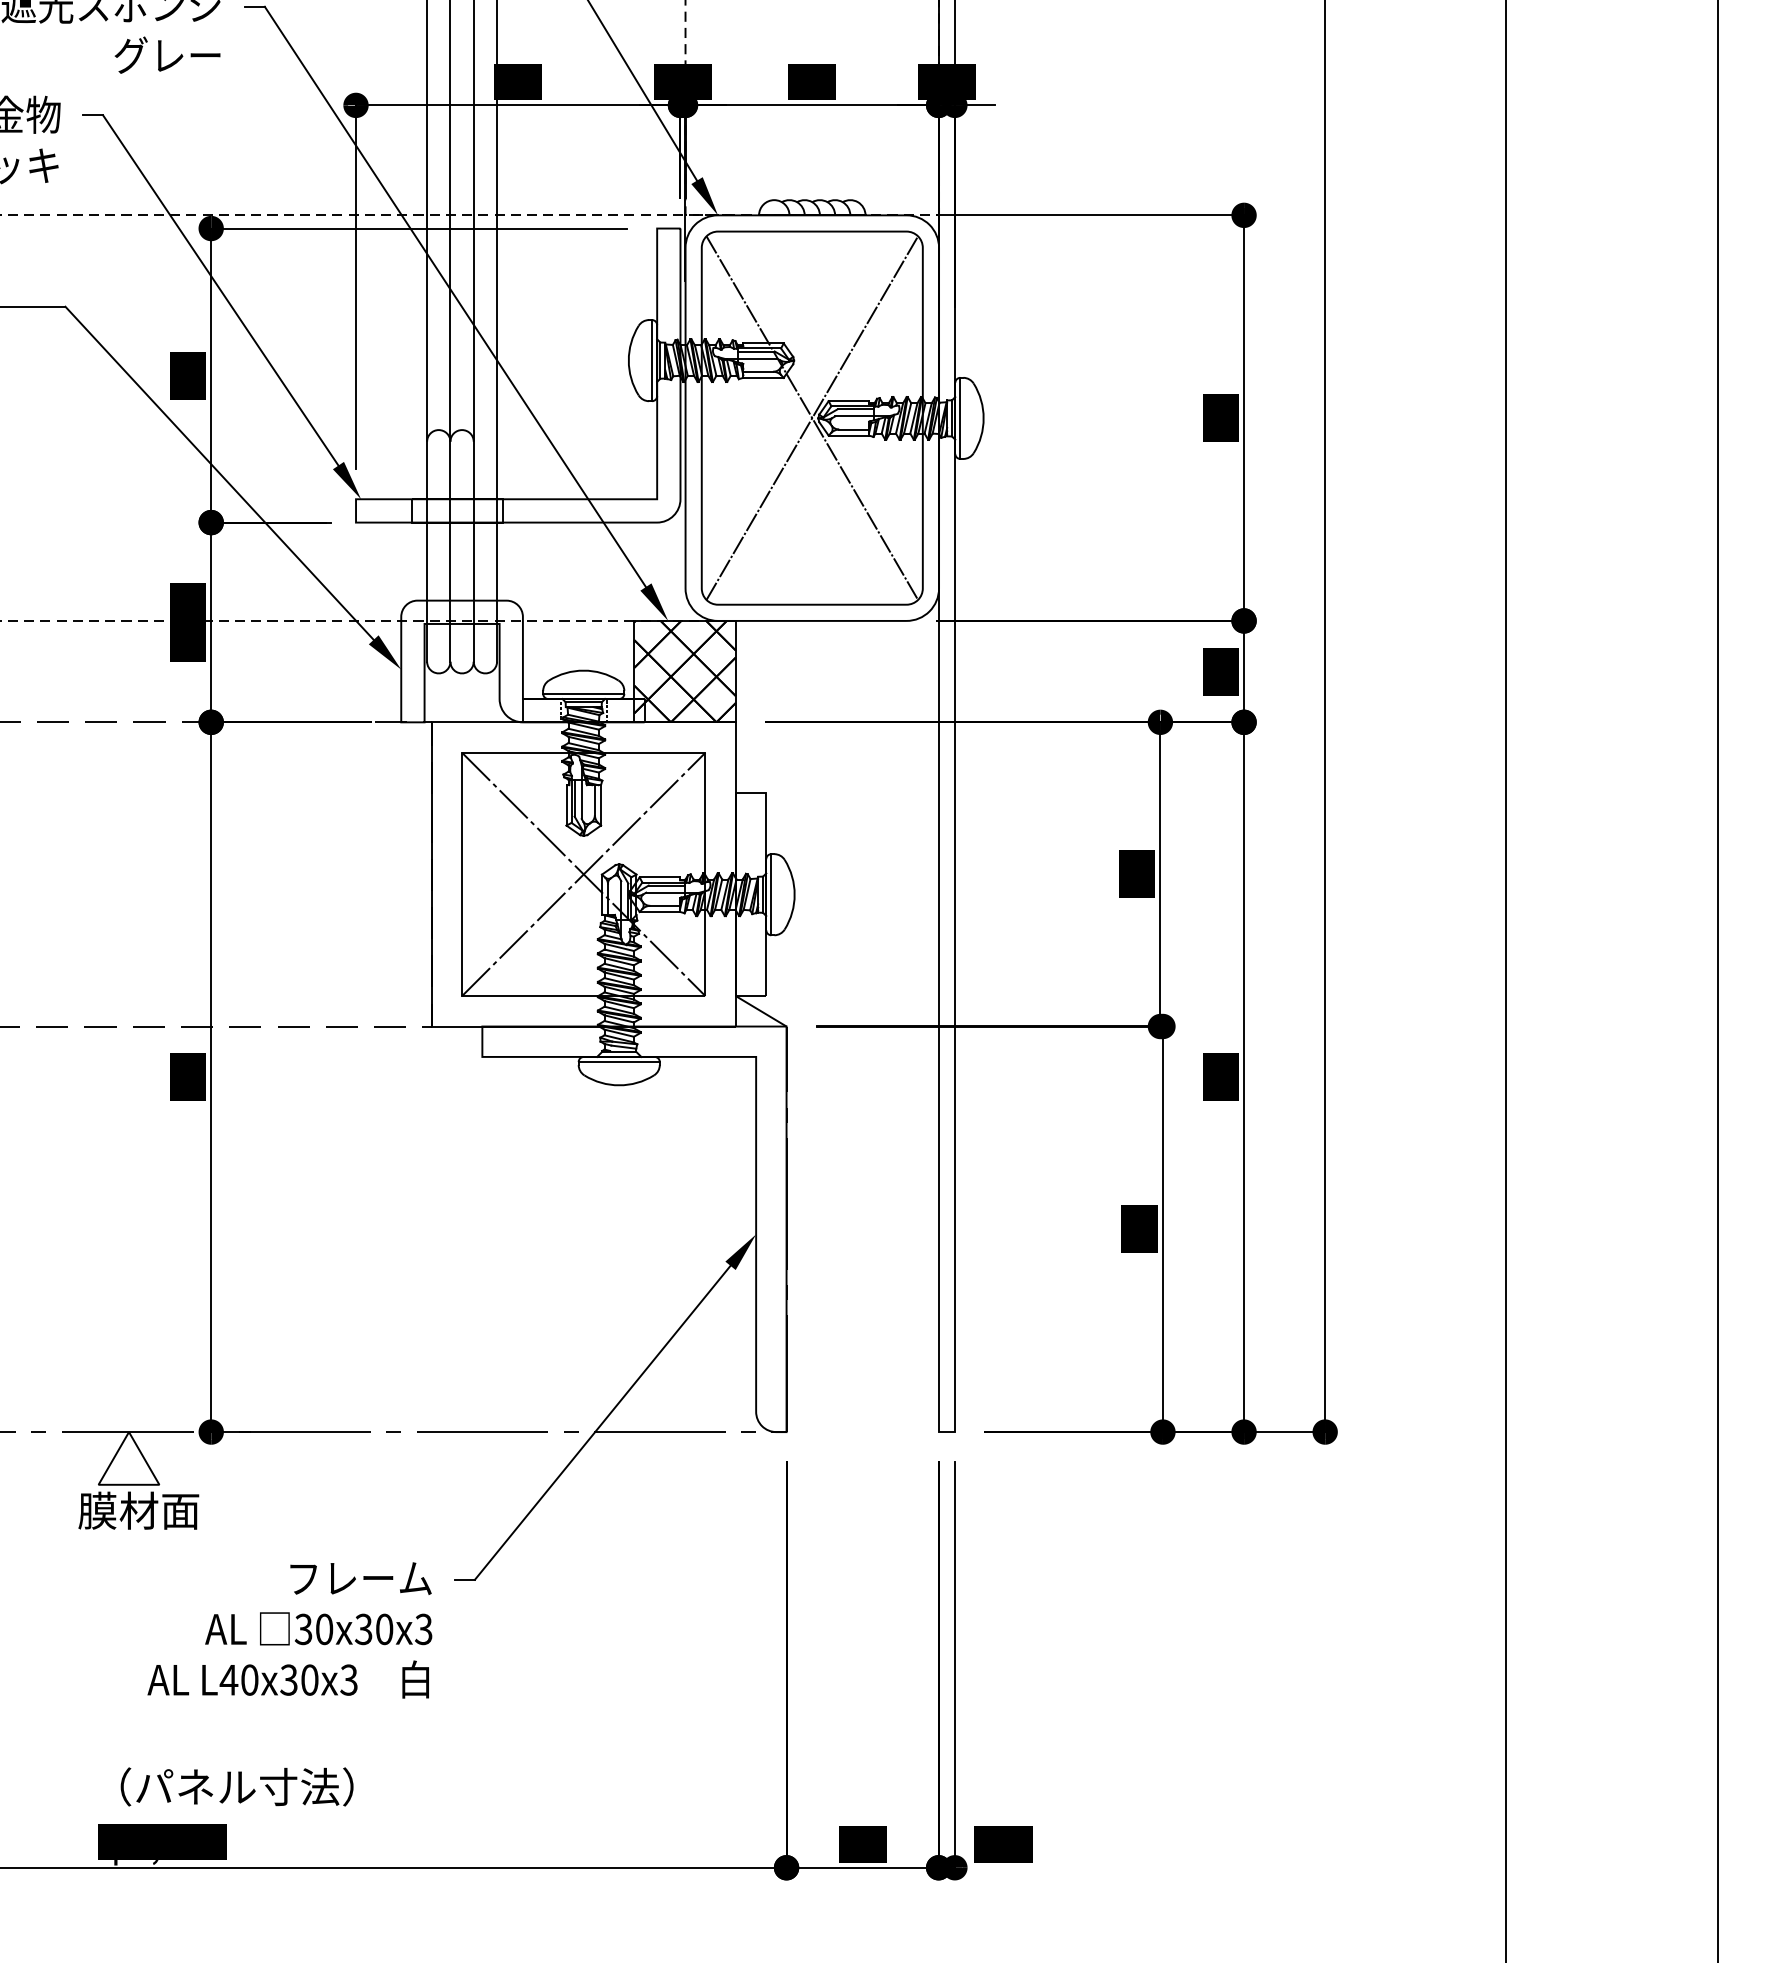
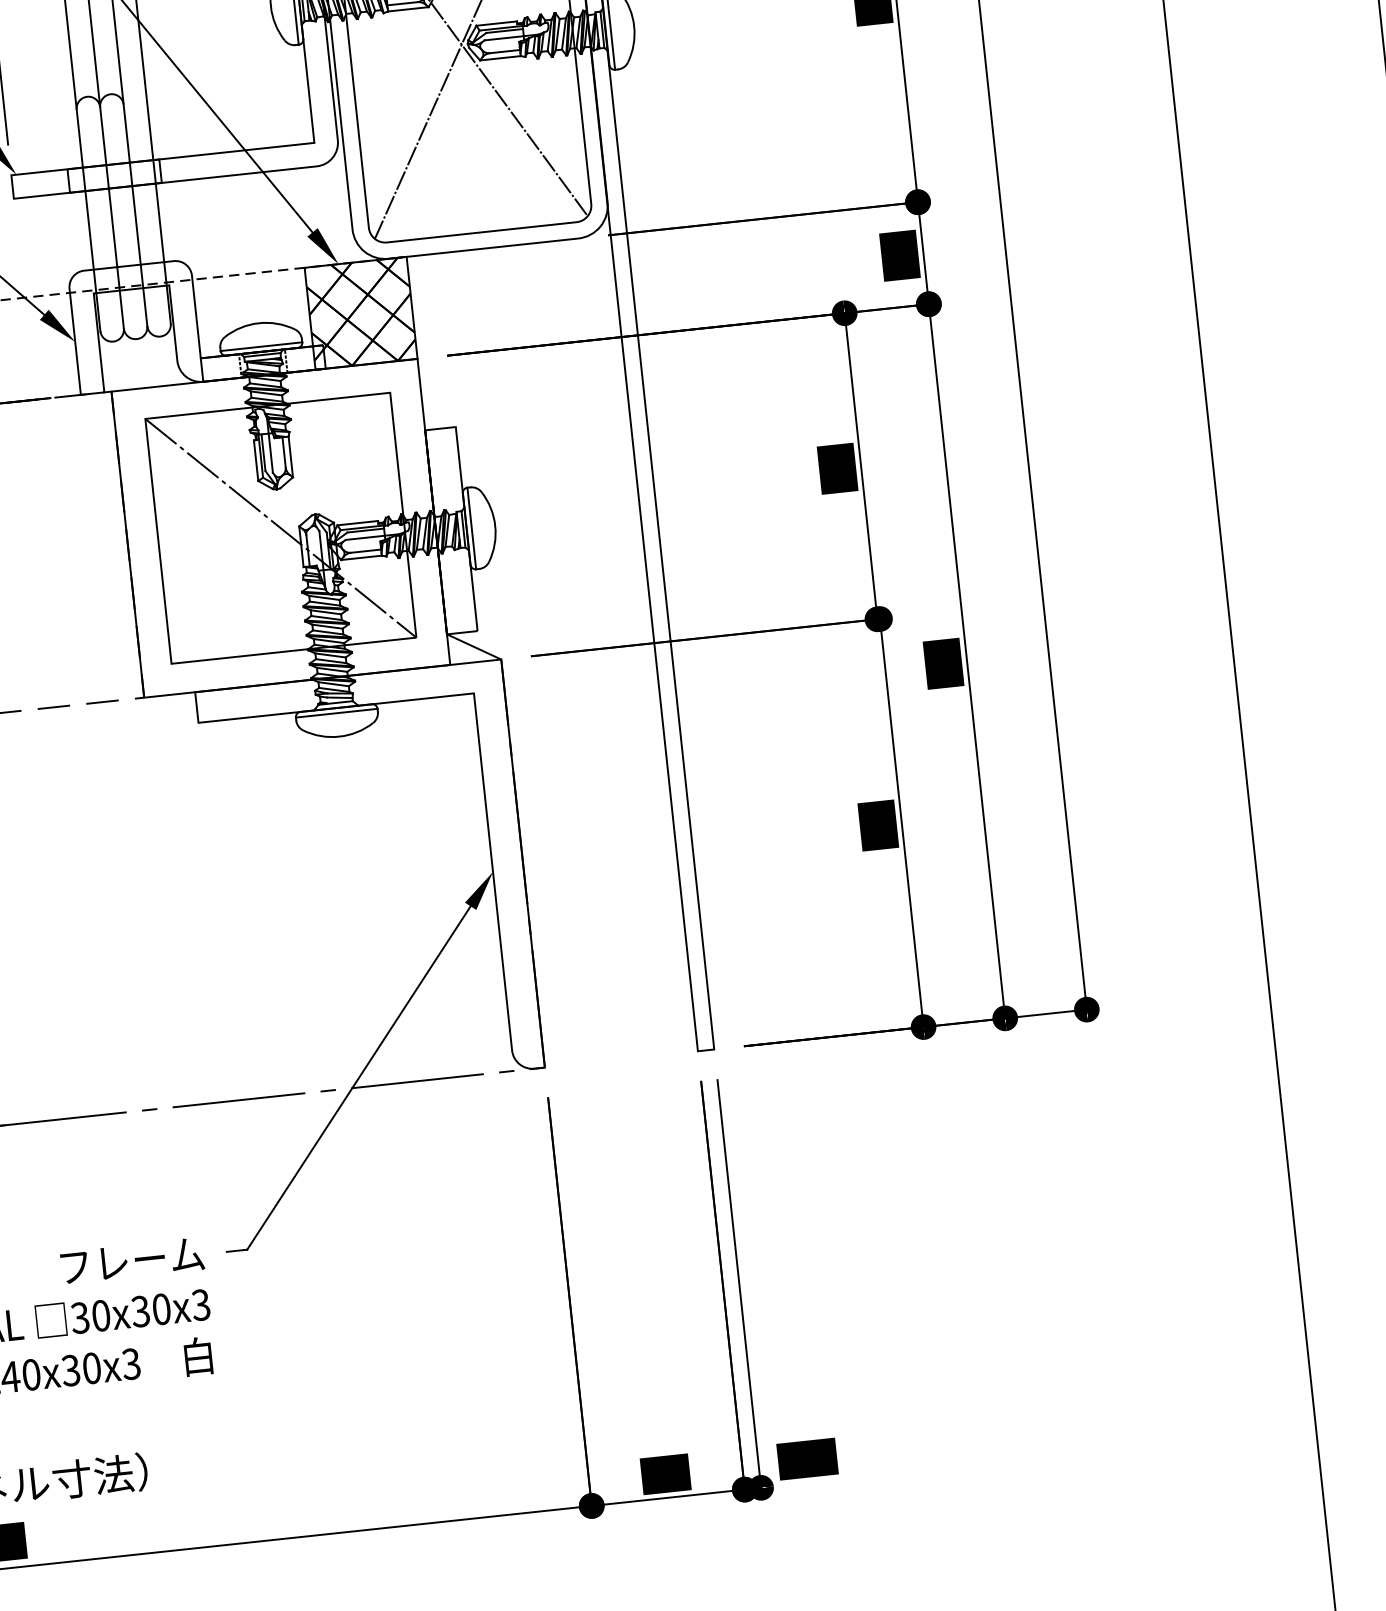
line: (583, 874) -> (280, 528), removed

